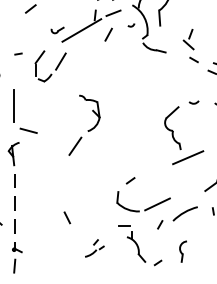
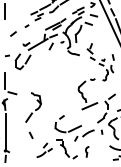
part: (84, 125) -> (33, 107), moved
line: (14, 211) -> (5, 132), dashed -> solid
part: (94, 246) -> (44, 149), size x1.67

